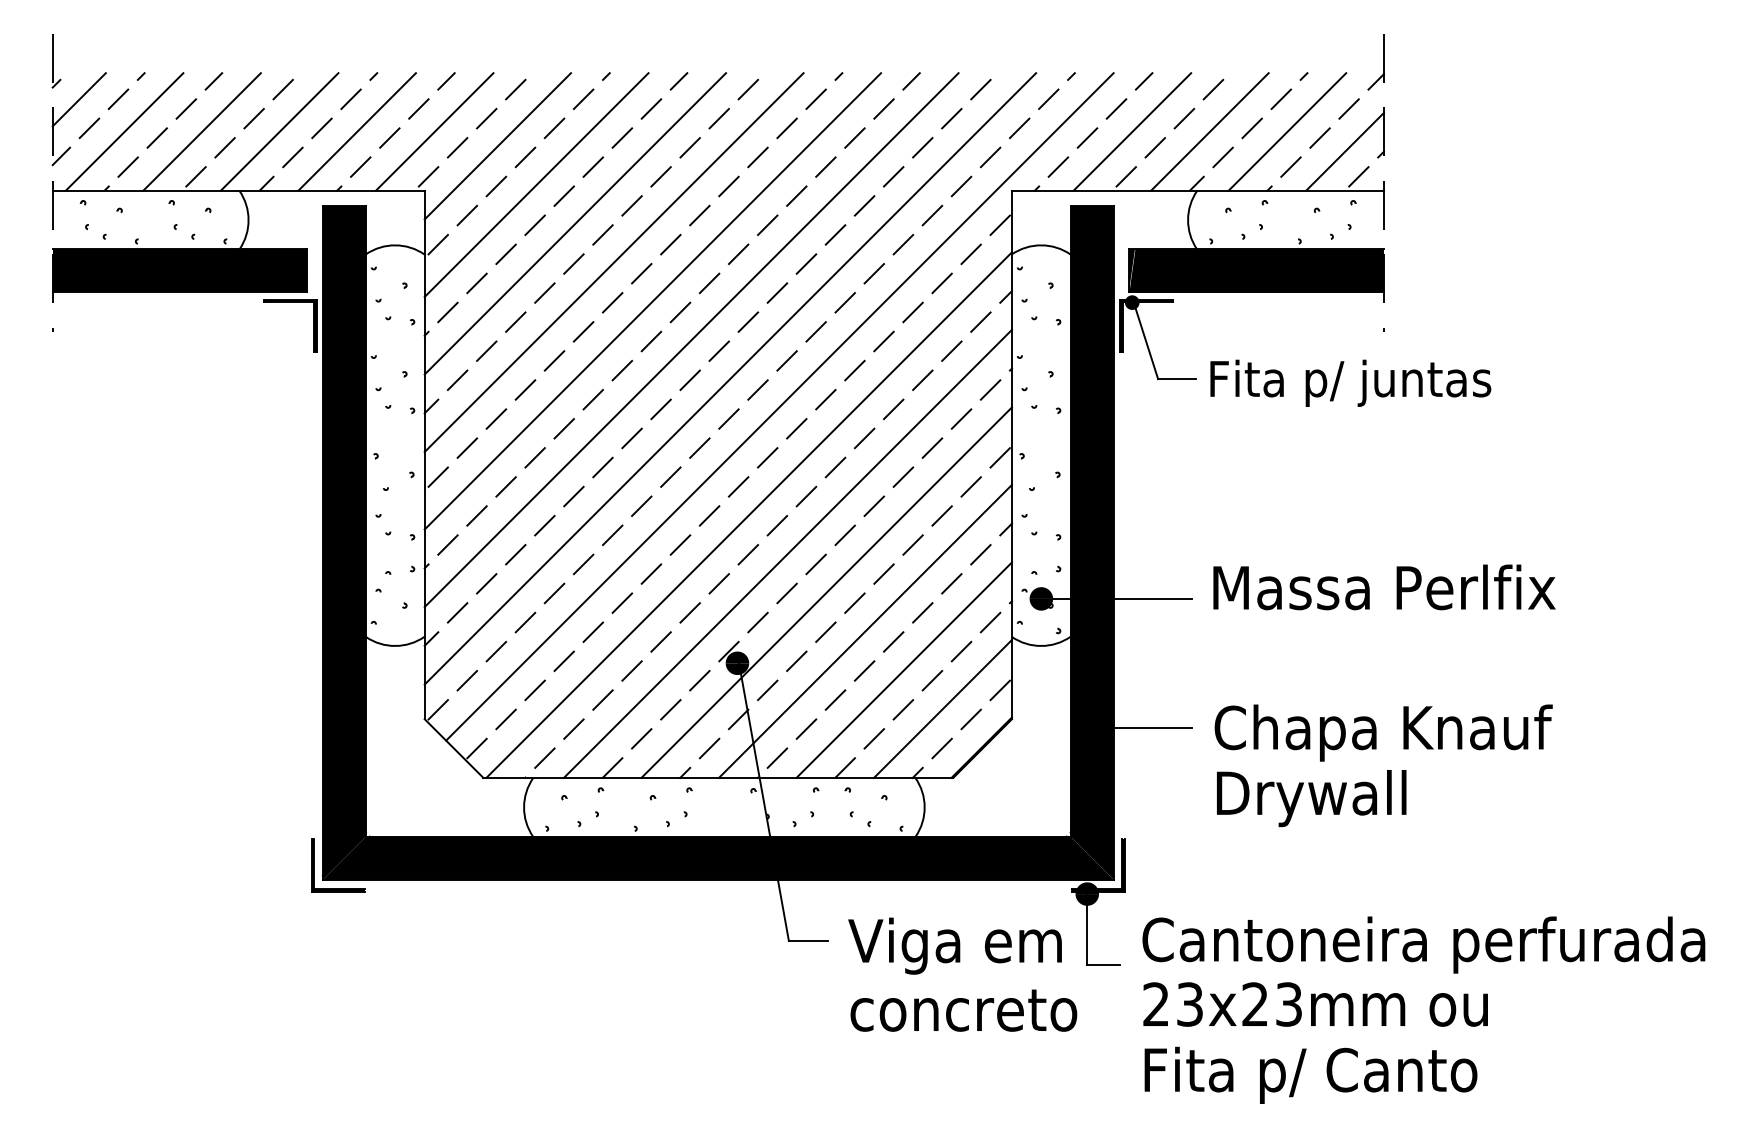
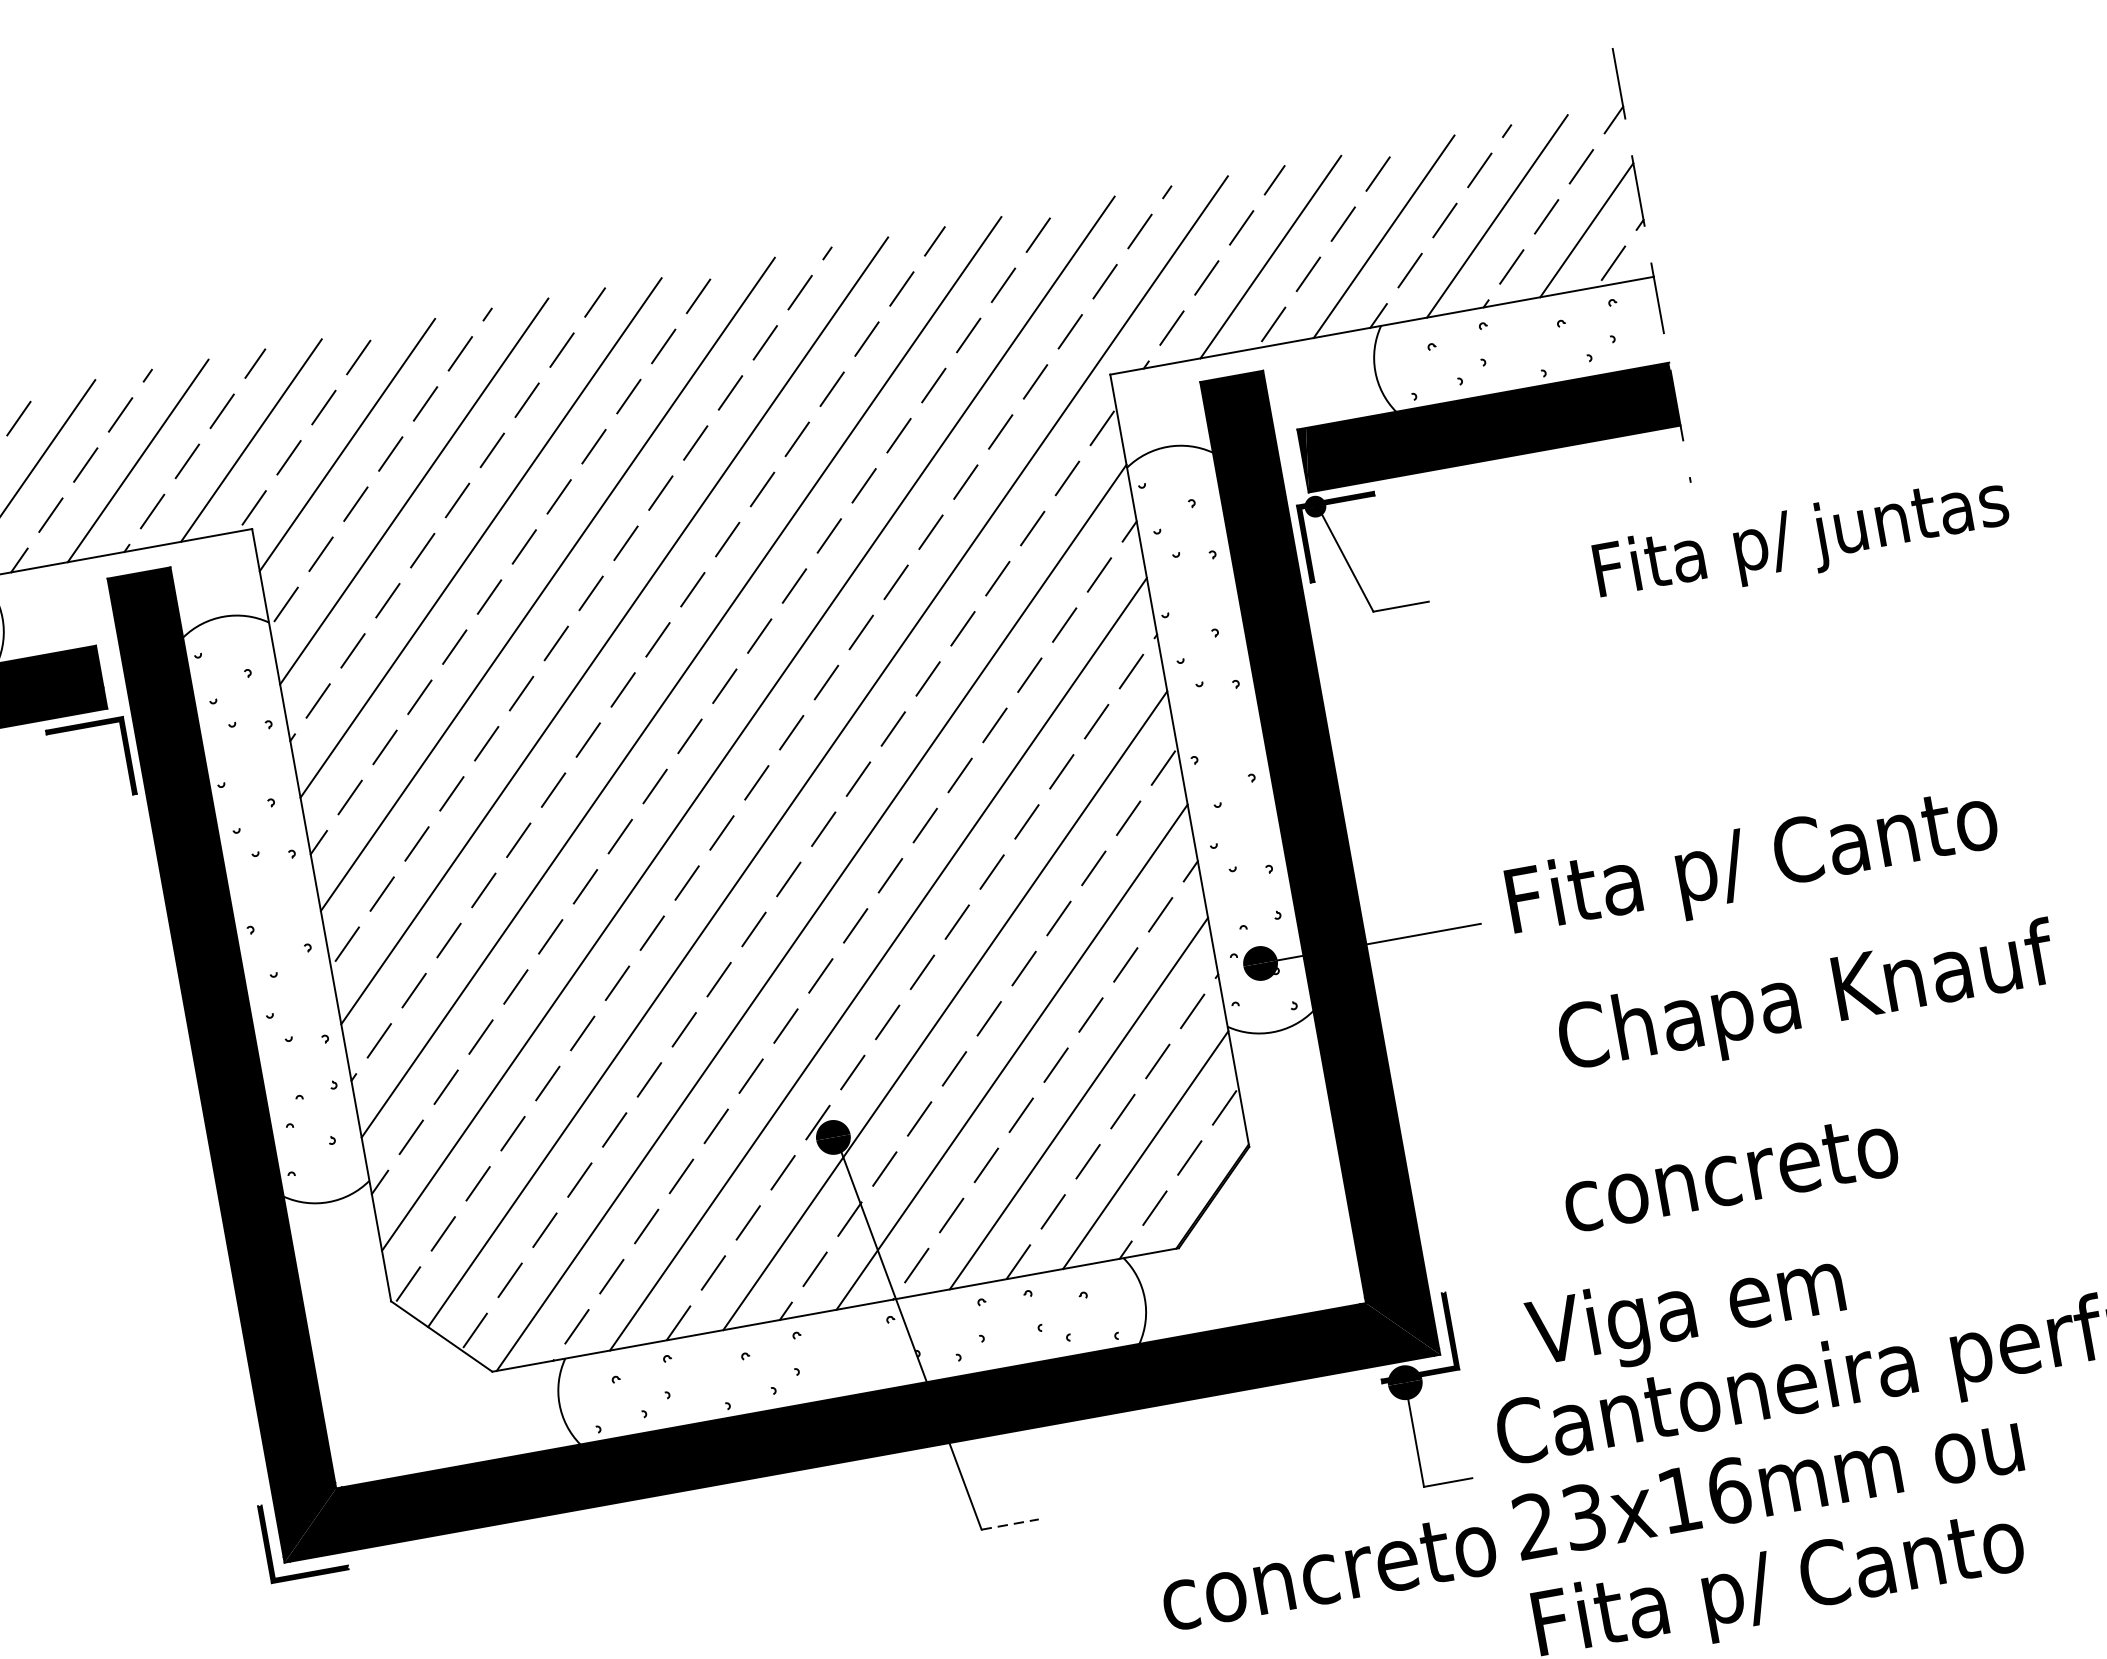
text: (1350, 382) -> (1801, 539), moved
text: (1386, 592) -> (1763, 863), Massa Perlfix -> Fita p/ Canto
line: (1147, 727) -> (1449, 1123), removed
text: (1383, 732) -> (1807, 1001), moved
text: (1327, 798) -> (1731, 1179), Drywall -> concreto
line: (808, 940) -> (1010, 1523), solid -> dashed
text: (954, 945) -> (1685, 1313), moved
text: (1272, 1004) -> (1704, 1495), 23x23mm -> 23x16mm
text: (963, 1010) -> (1328, 1572), moved

